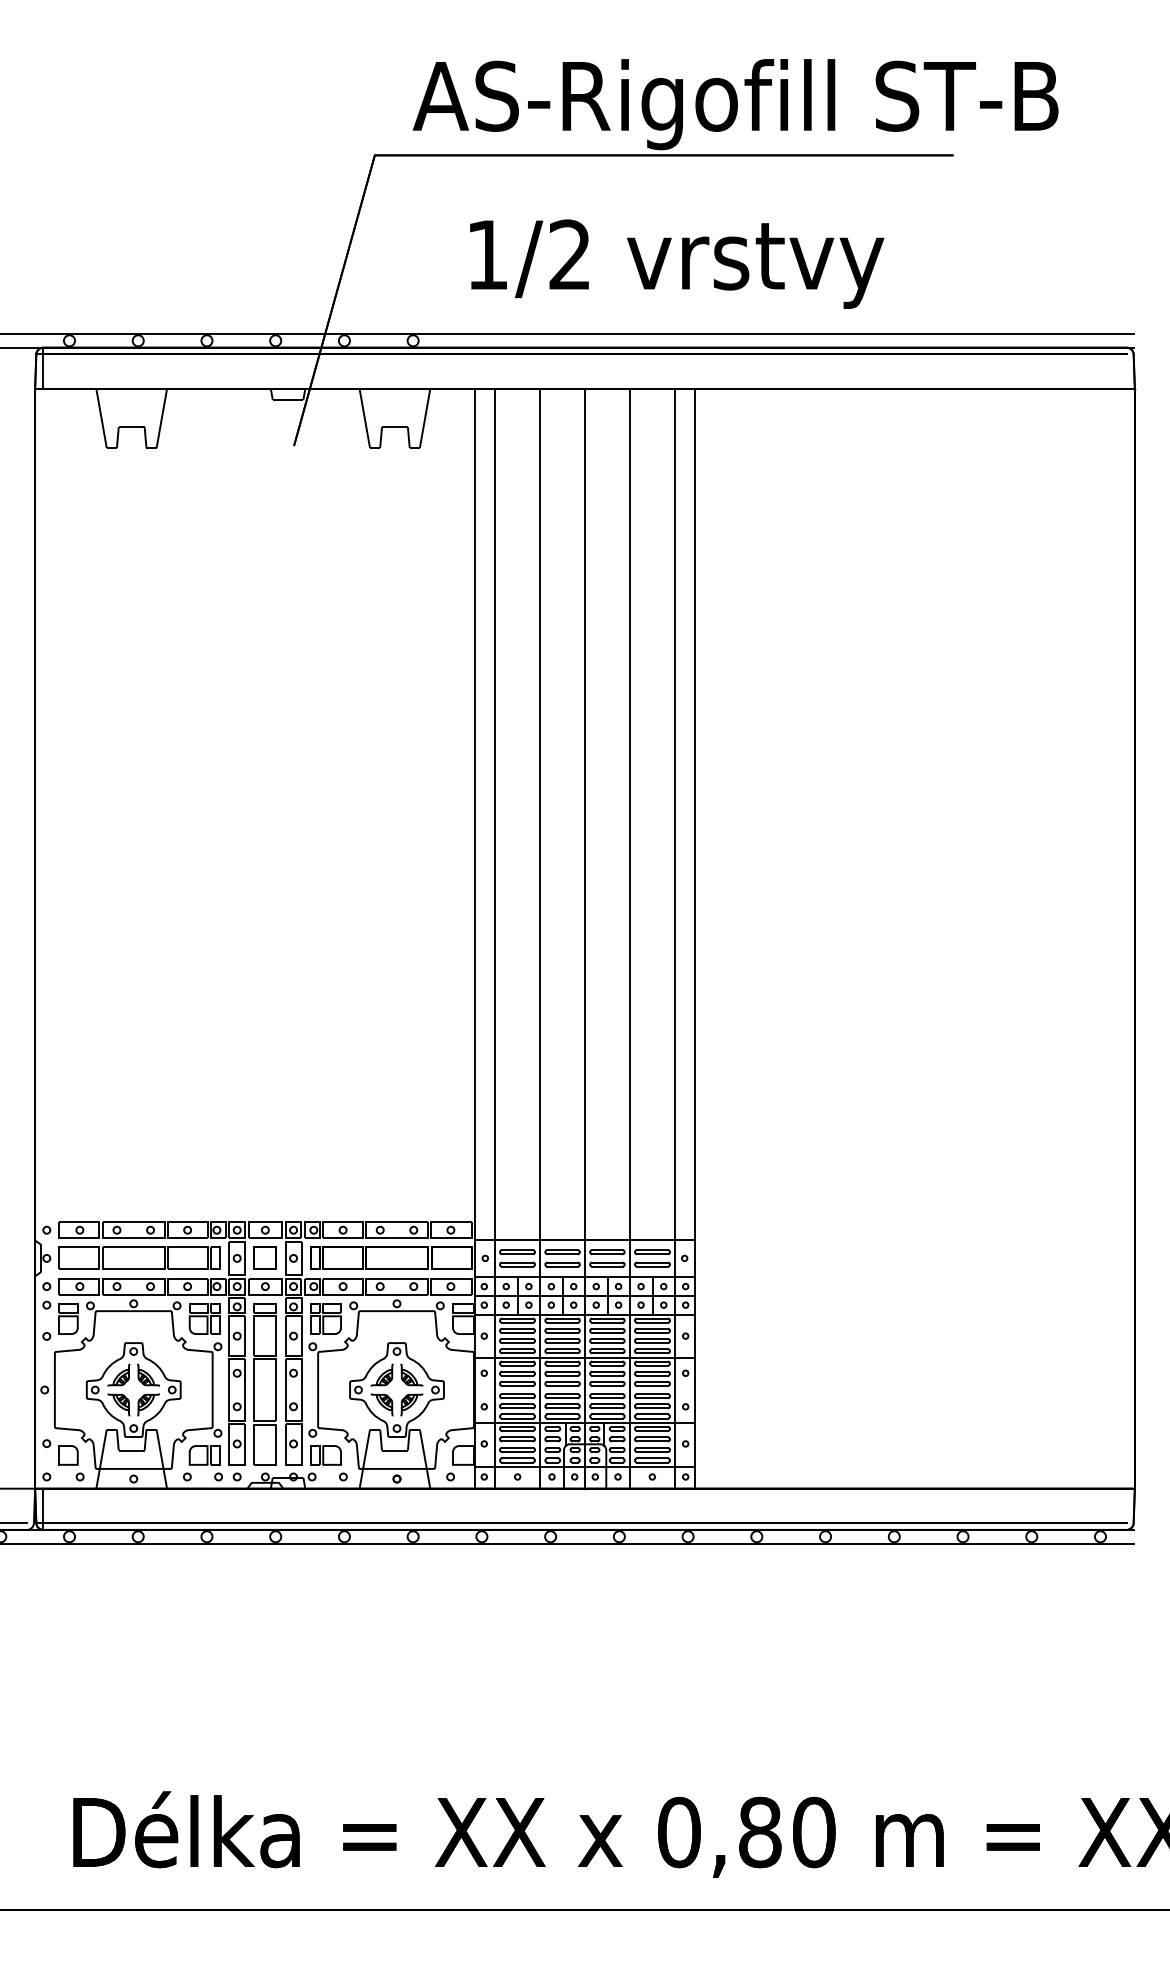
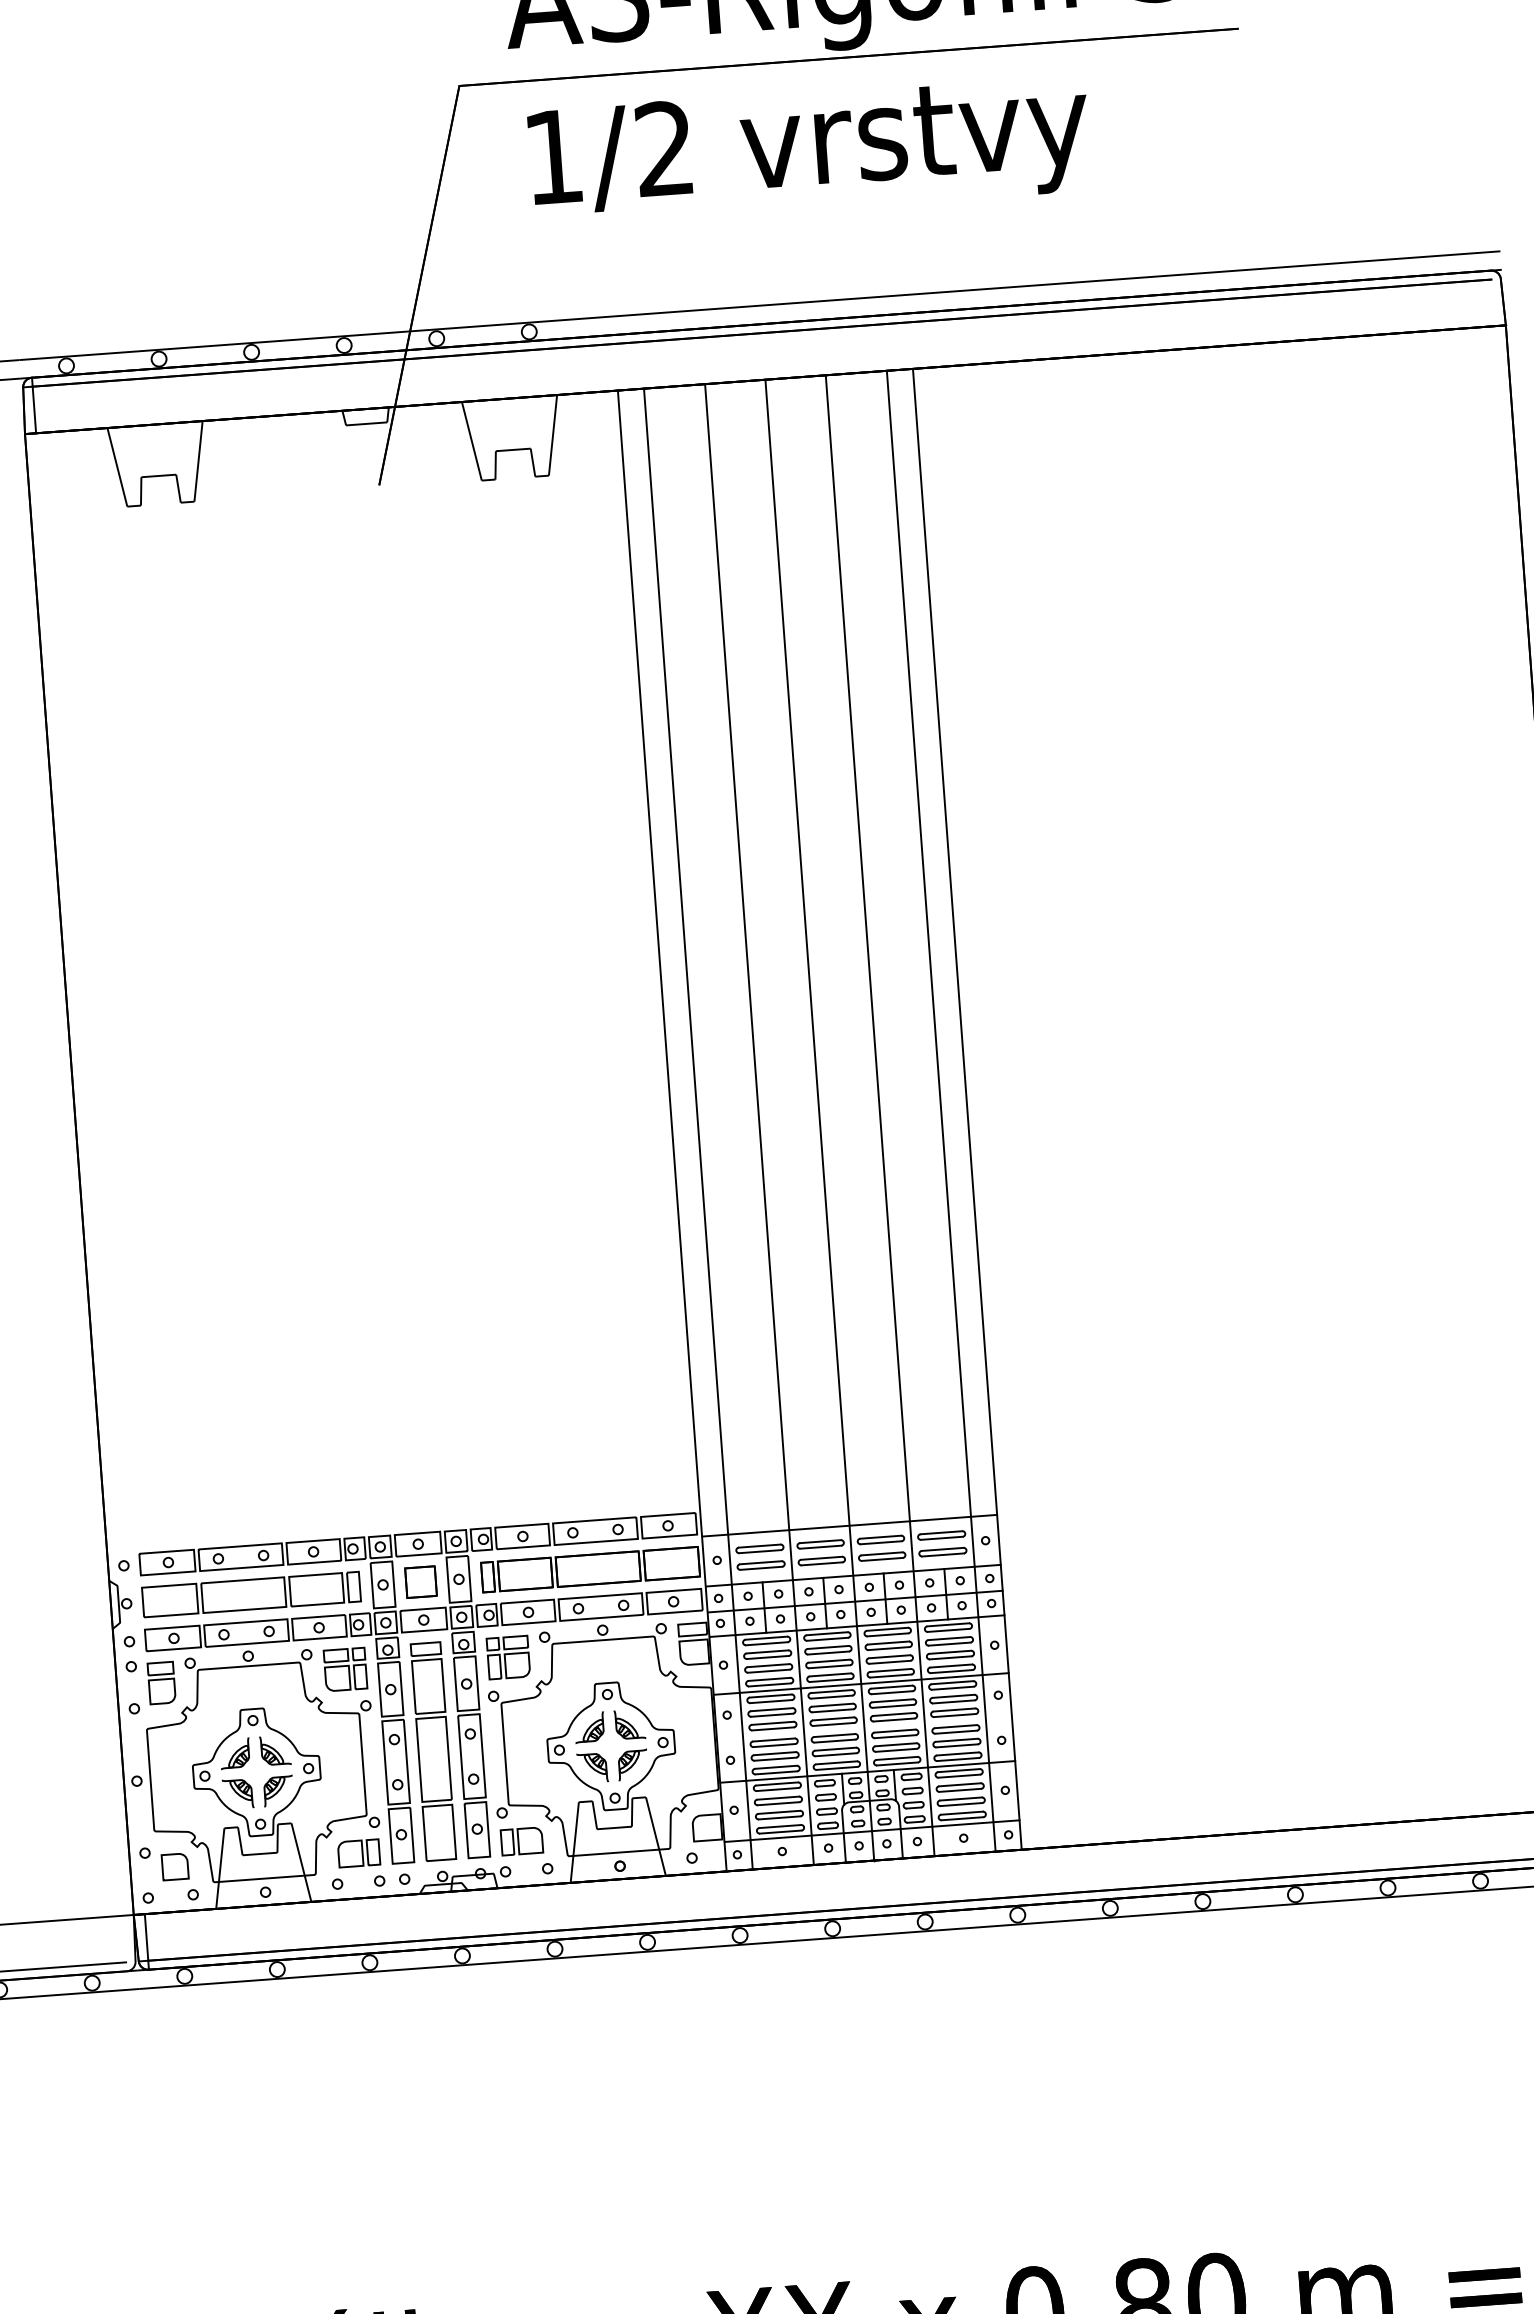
text: (677, 263) -> (810, 149), moved

